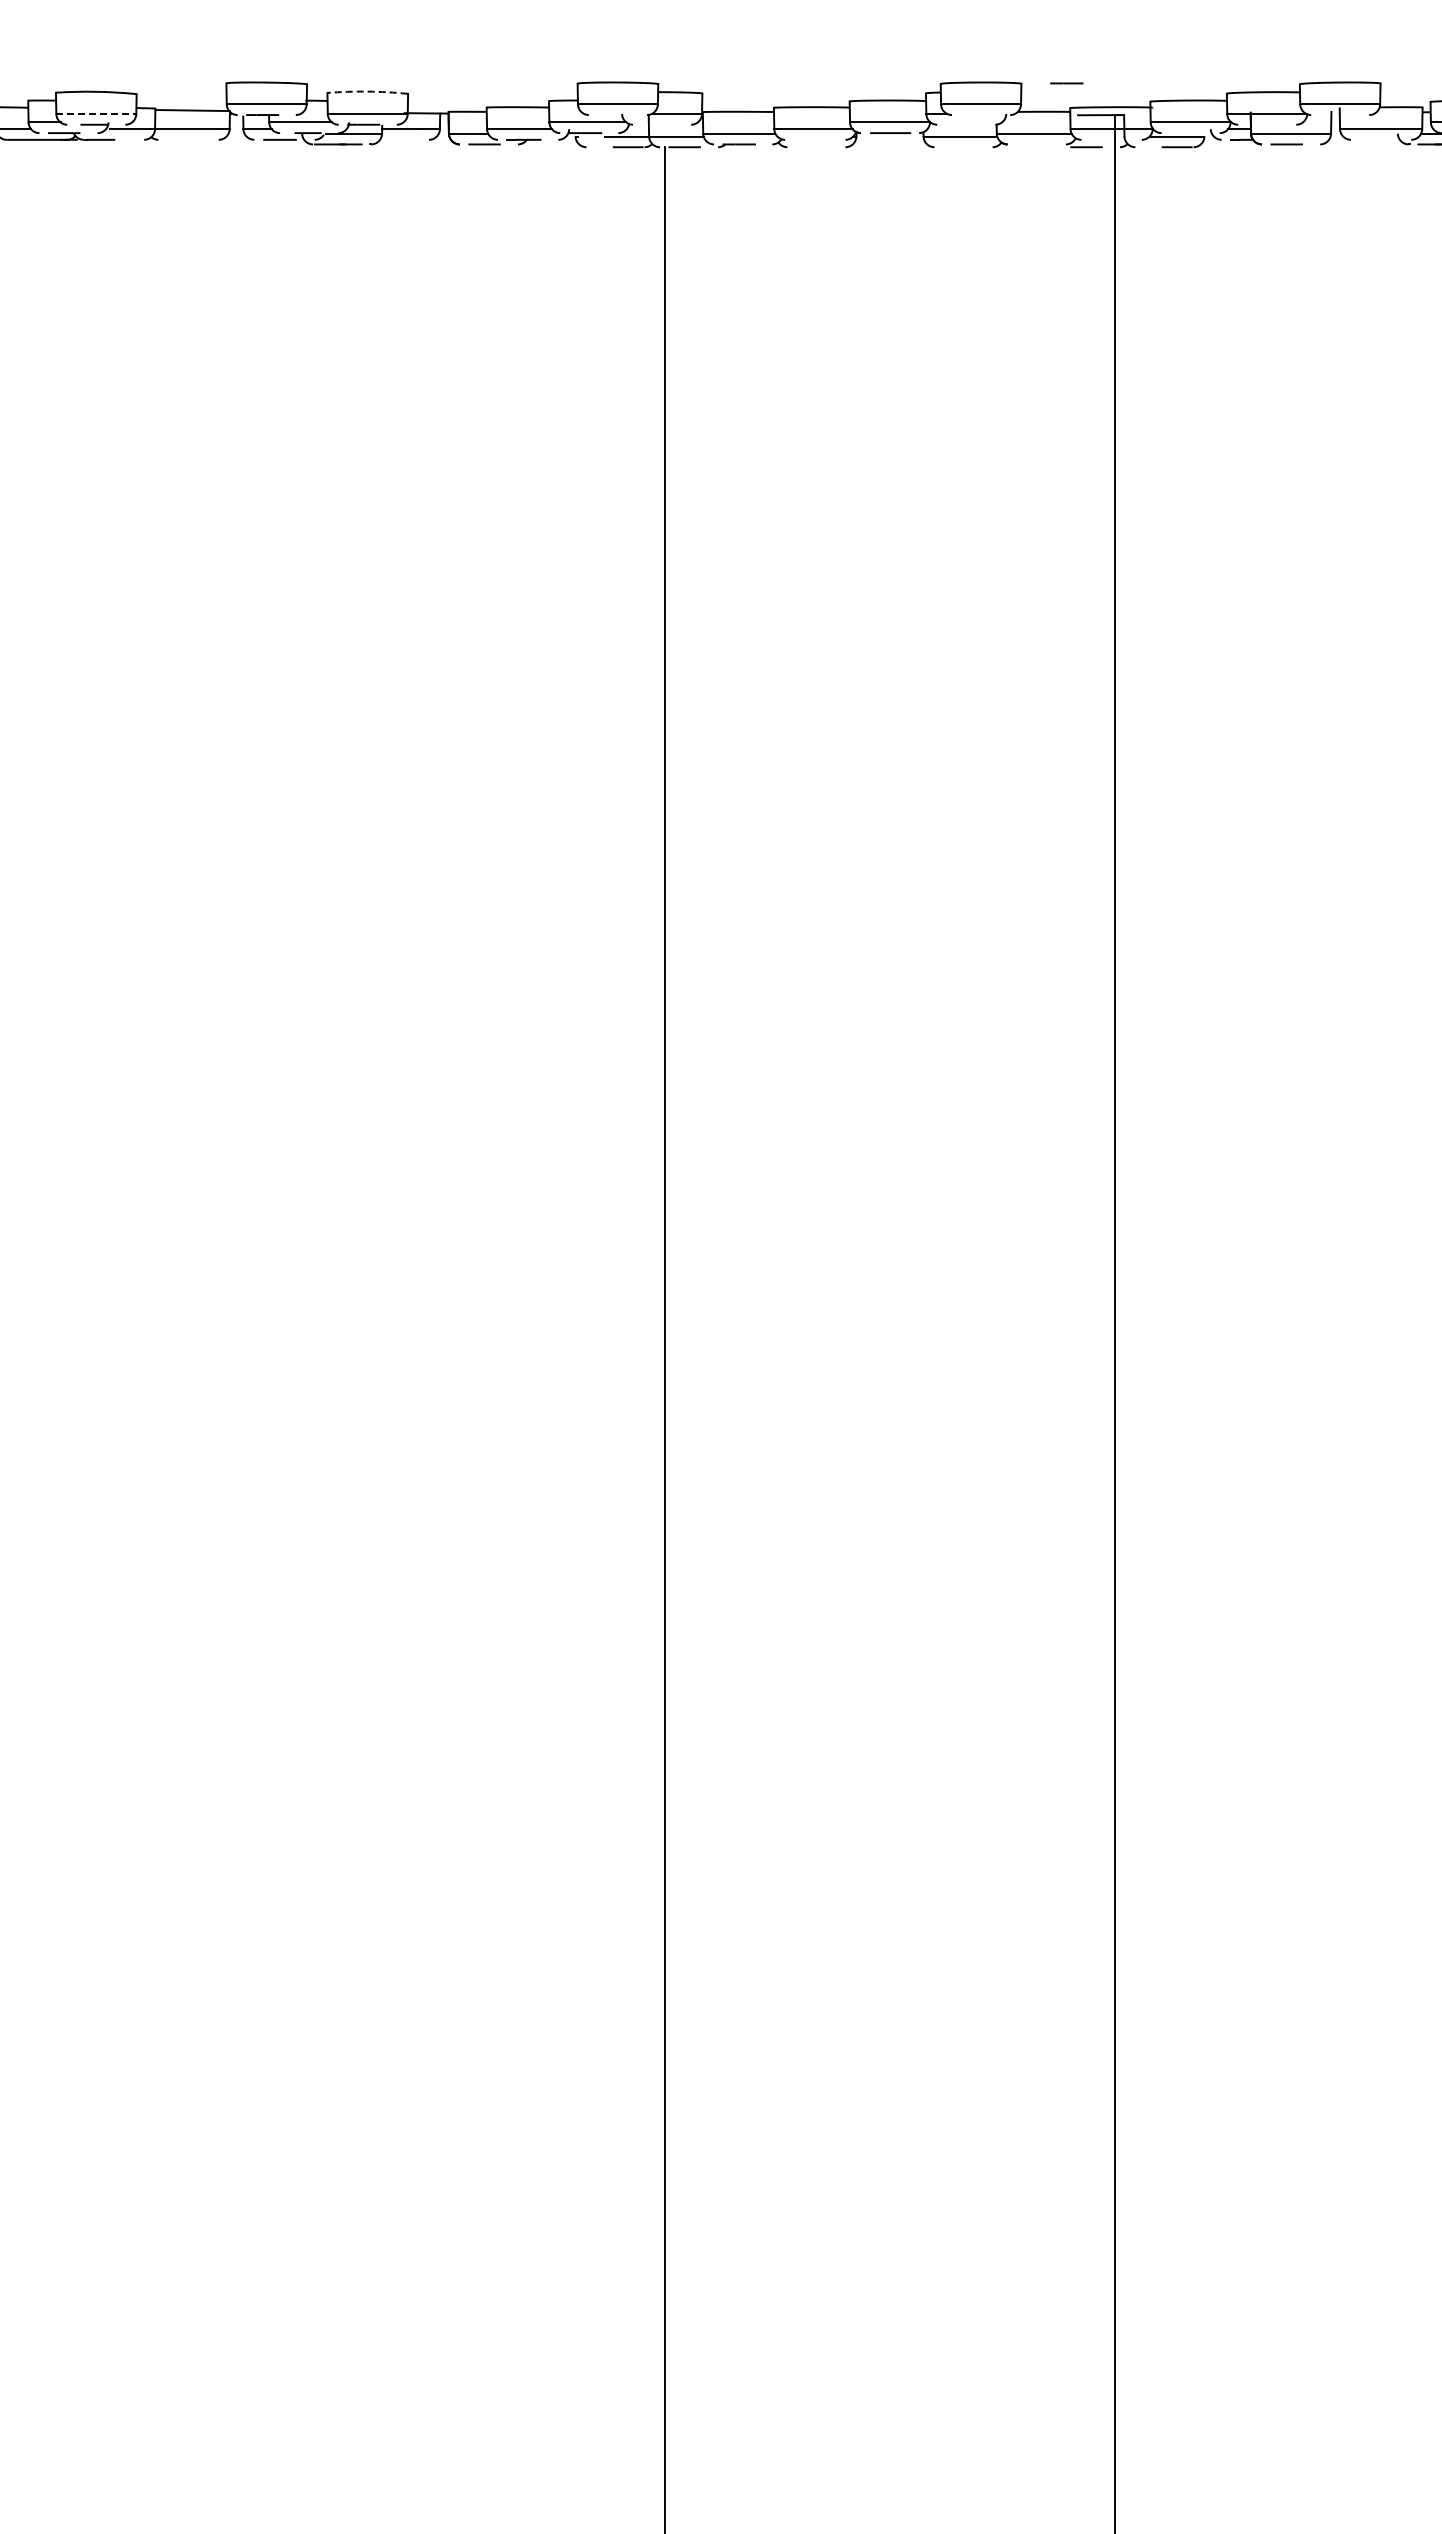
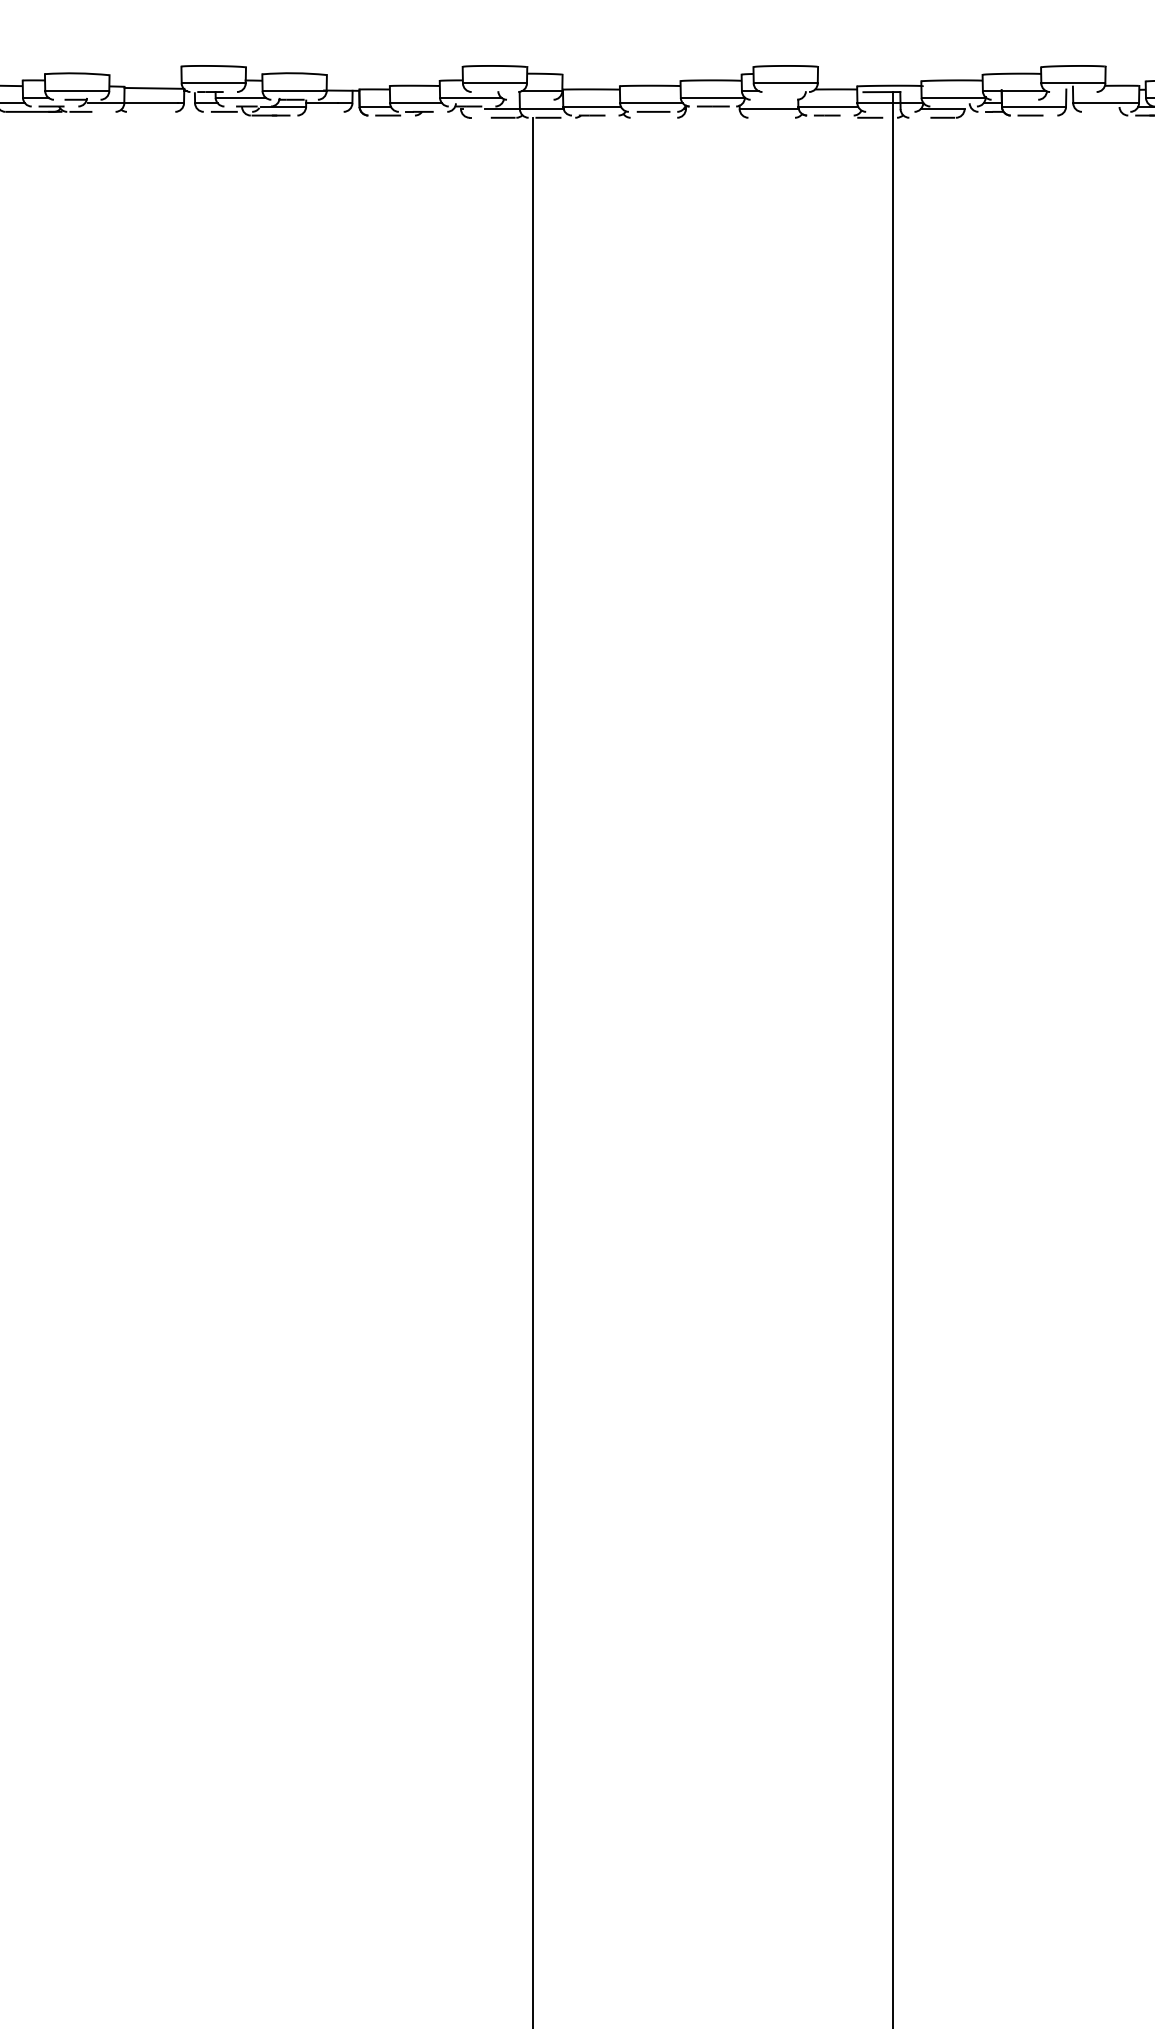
line: (1066, 83) -> (826, 115), moved
arc: (367, 91) -> (294, 73), dashed -> solid
line: (96, 114) -> (77, 91), dashed -> solid
line: (815, 139) -> (653, 111), added

